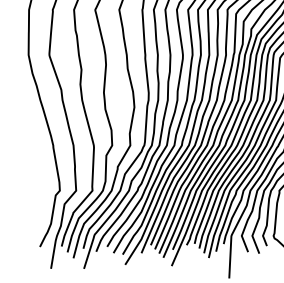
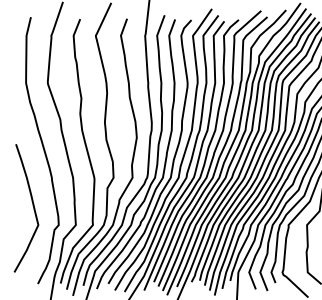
curve: (34, 171) -> (32, 205), added

